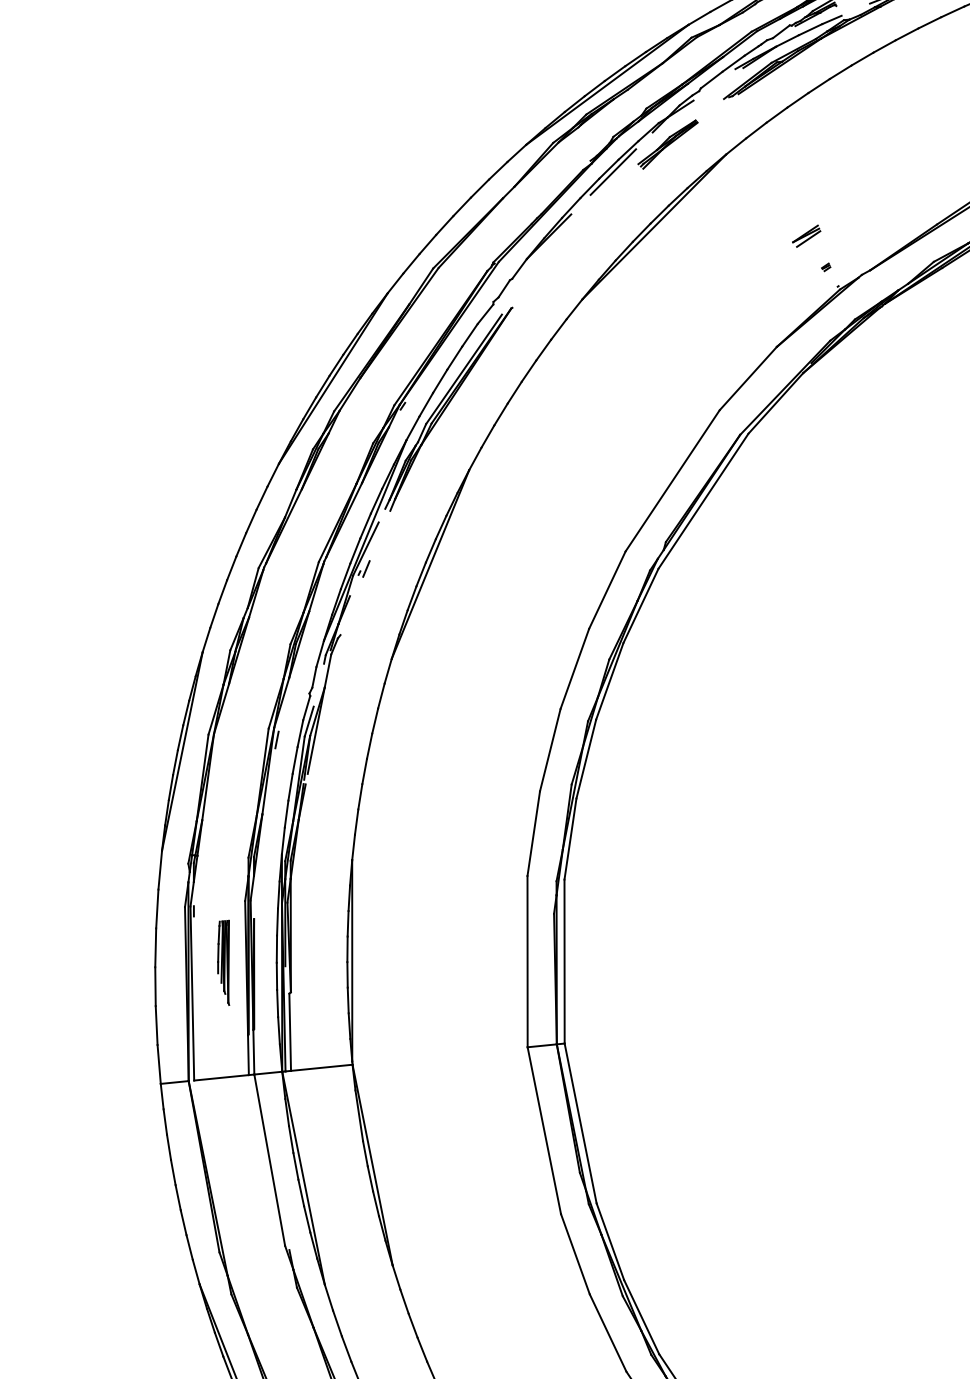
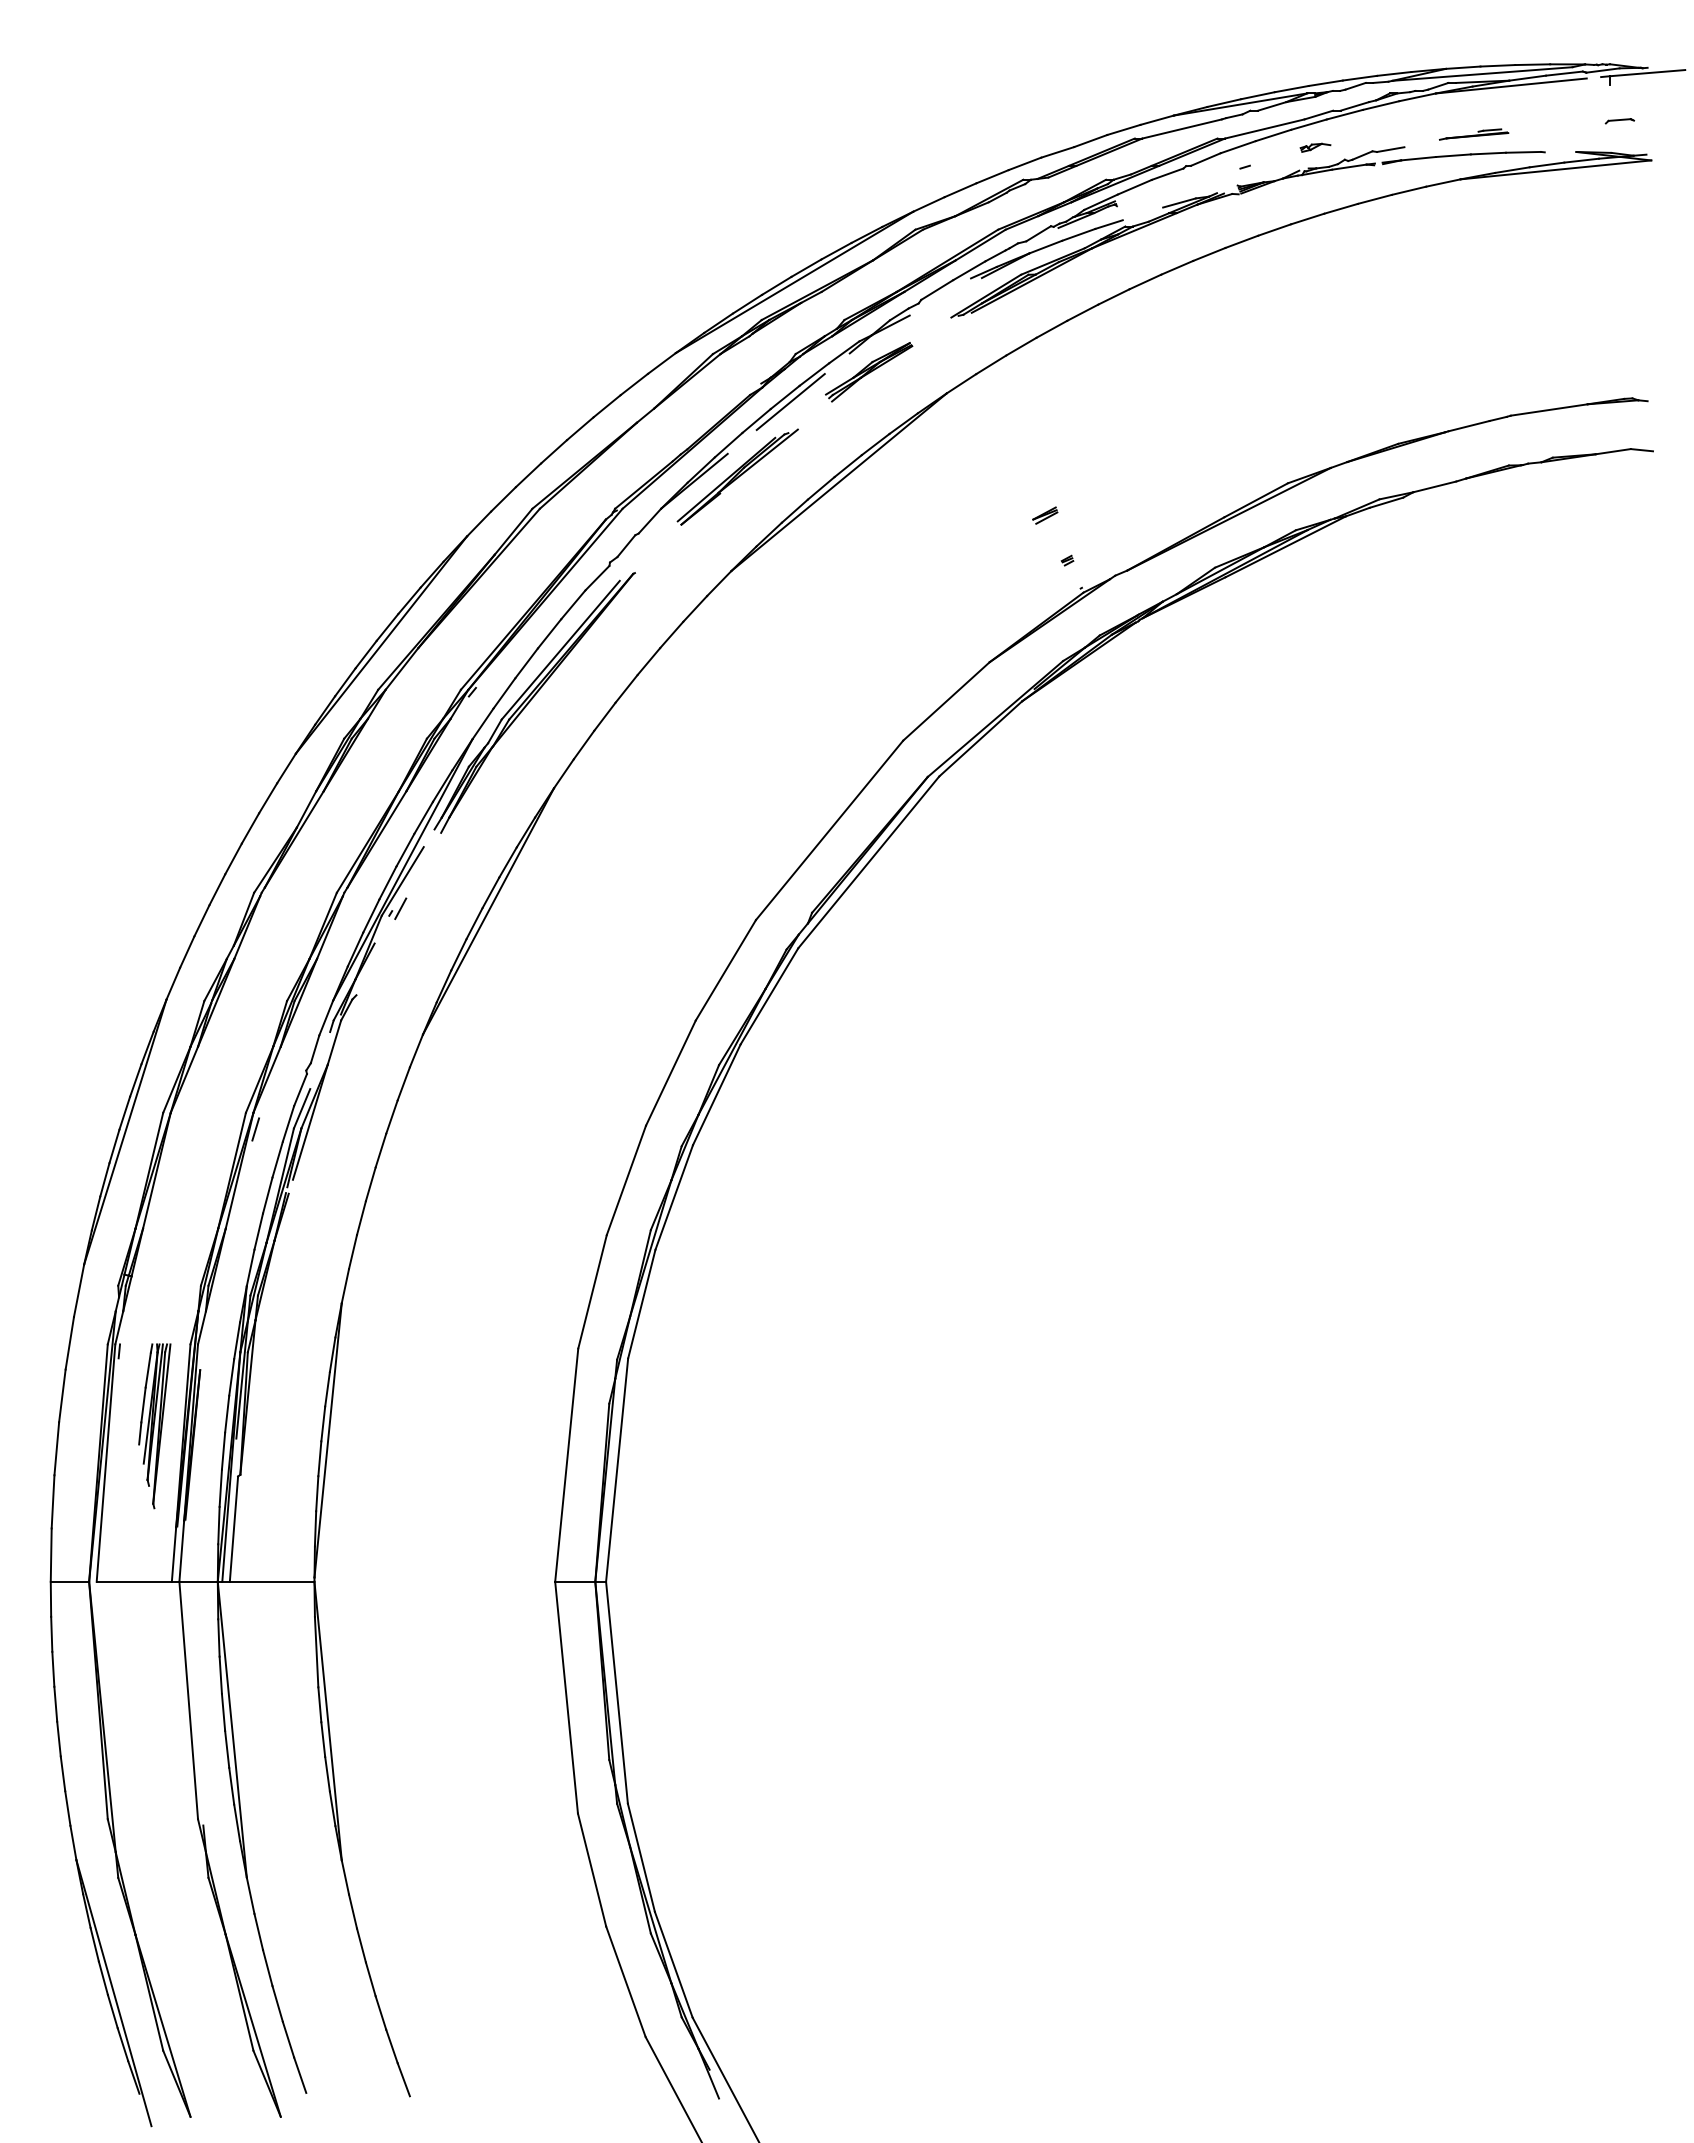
part: (579, 230) -> (737, 476), added
part: (806, 236) -> (1045, 515), size x0.62
part: (224, 963) -> (154, 1426), size x1.43

